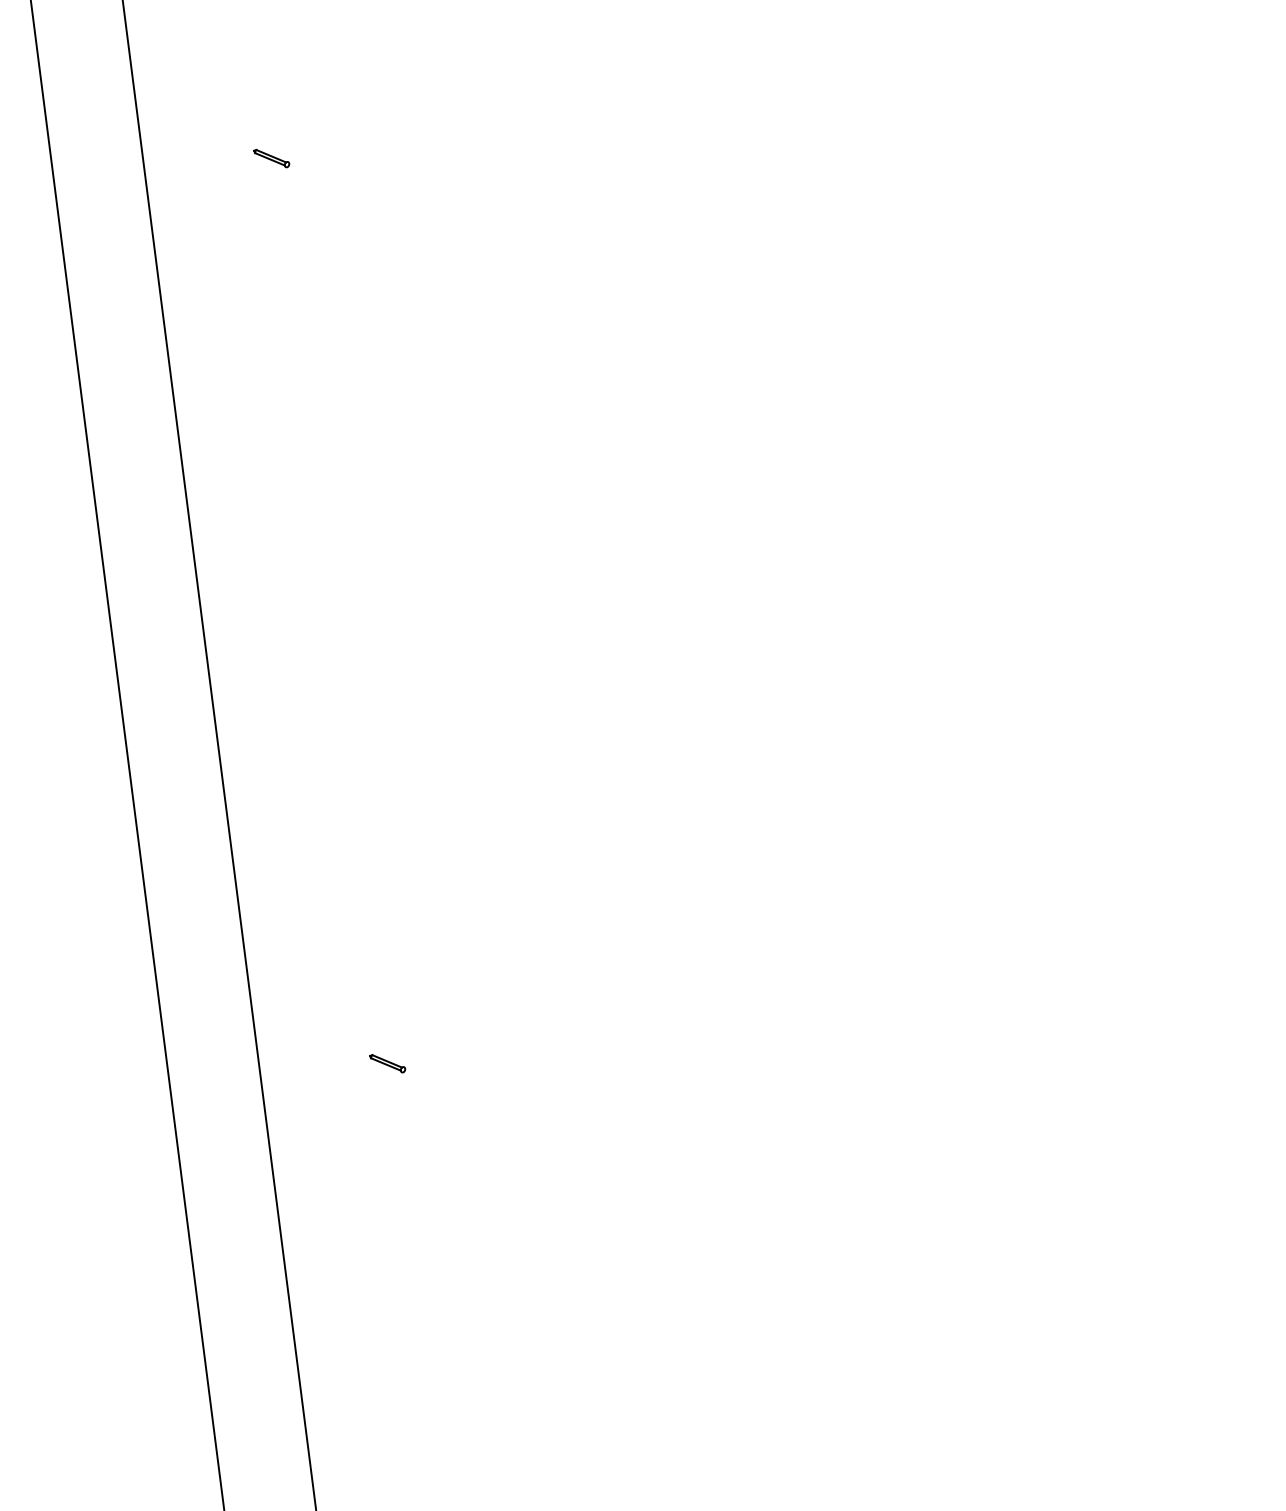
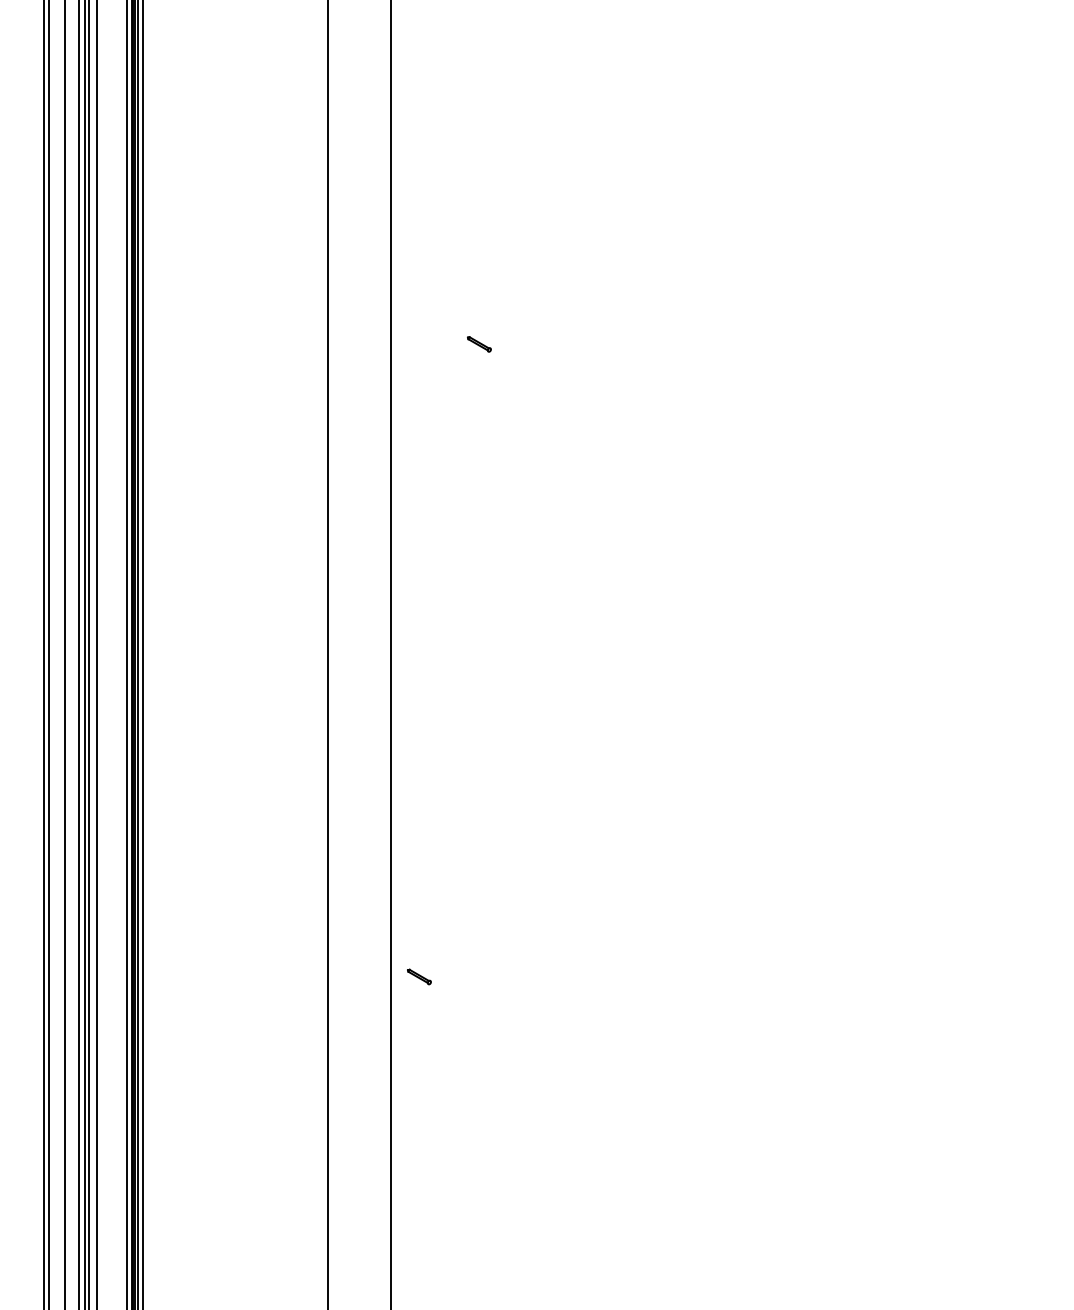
part: (387, 1062) -> (419, 976), moved

